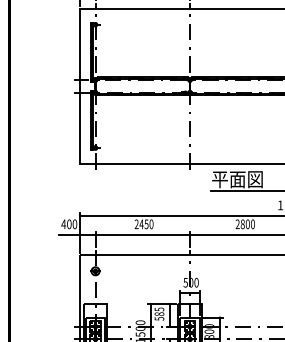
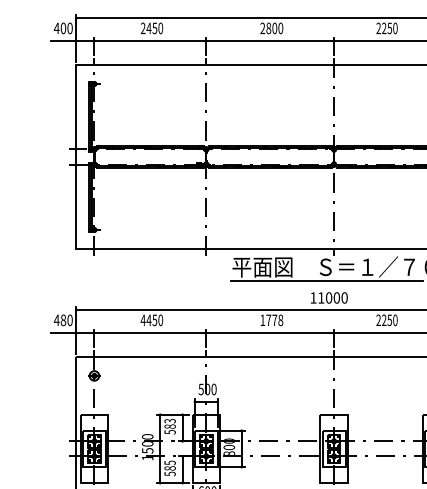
text: (136, 223) -> (142, 319), 2450 -> 4450
text: (69, 224) -> (63, 320), 400 -> 480
text: (245, 224) -> (271, 320), 2800 -> 1778
text: (158, 309) -> (169, 421), 585 -> 583

